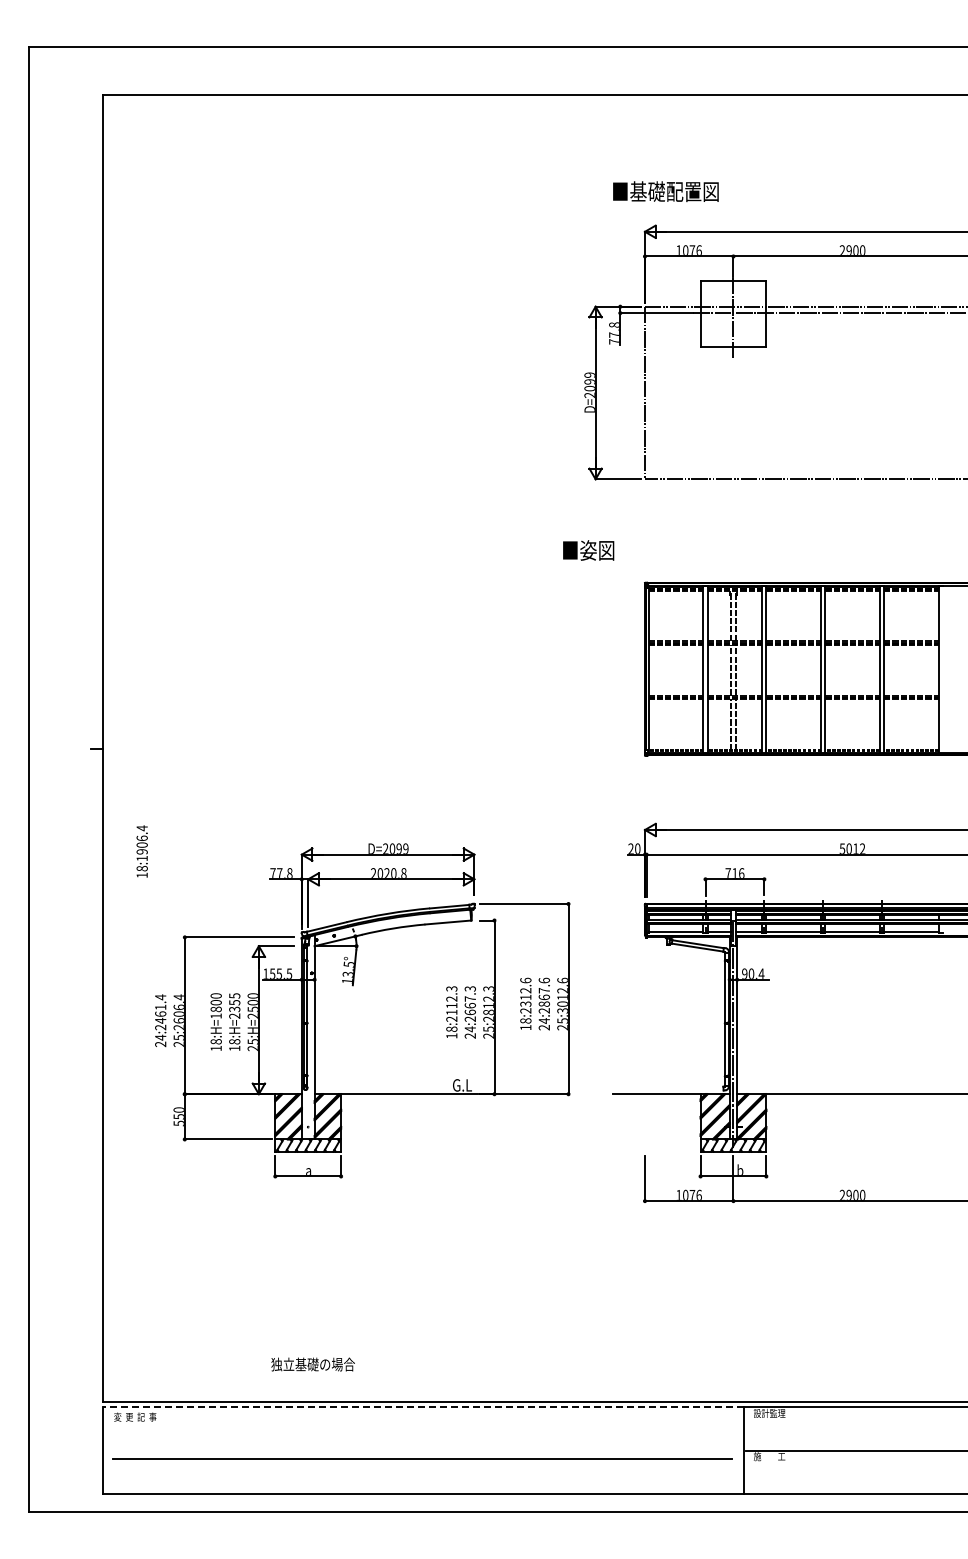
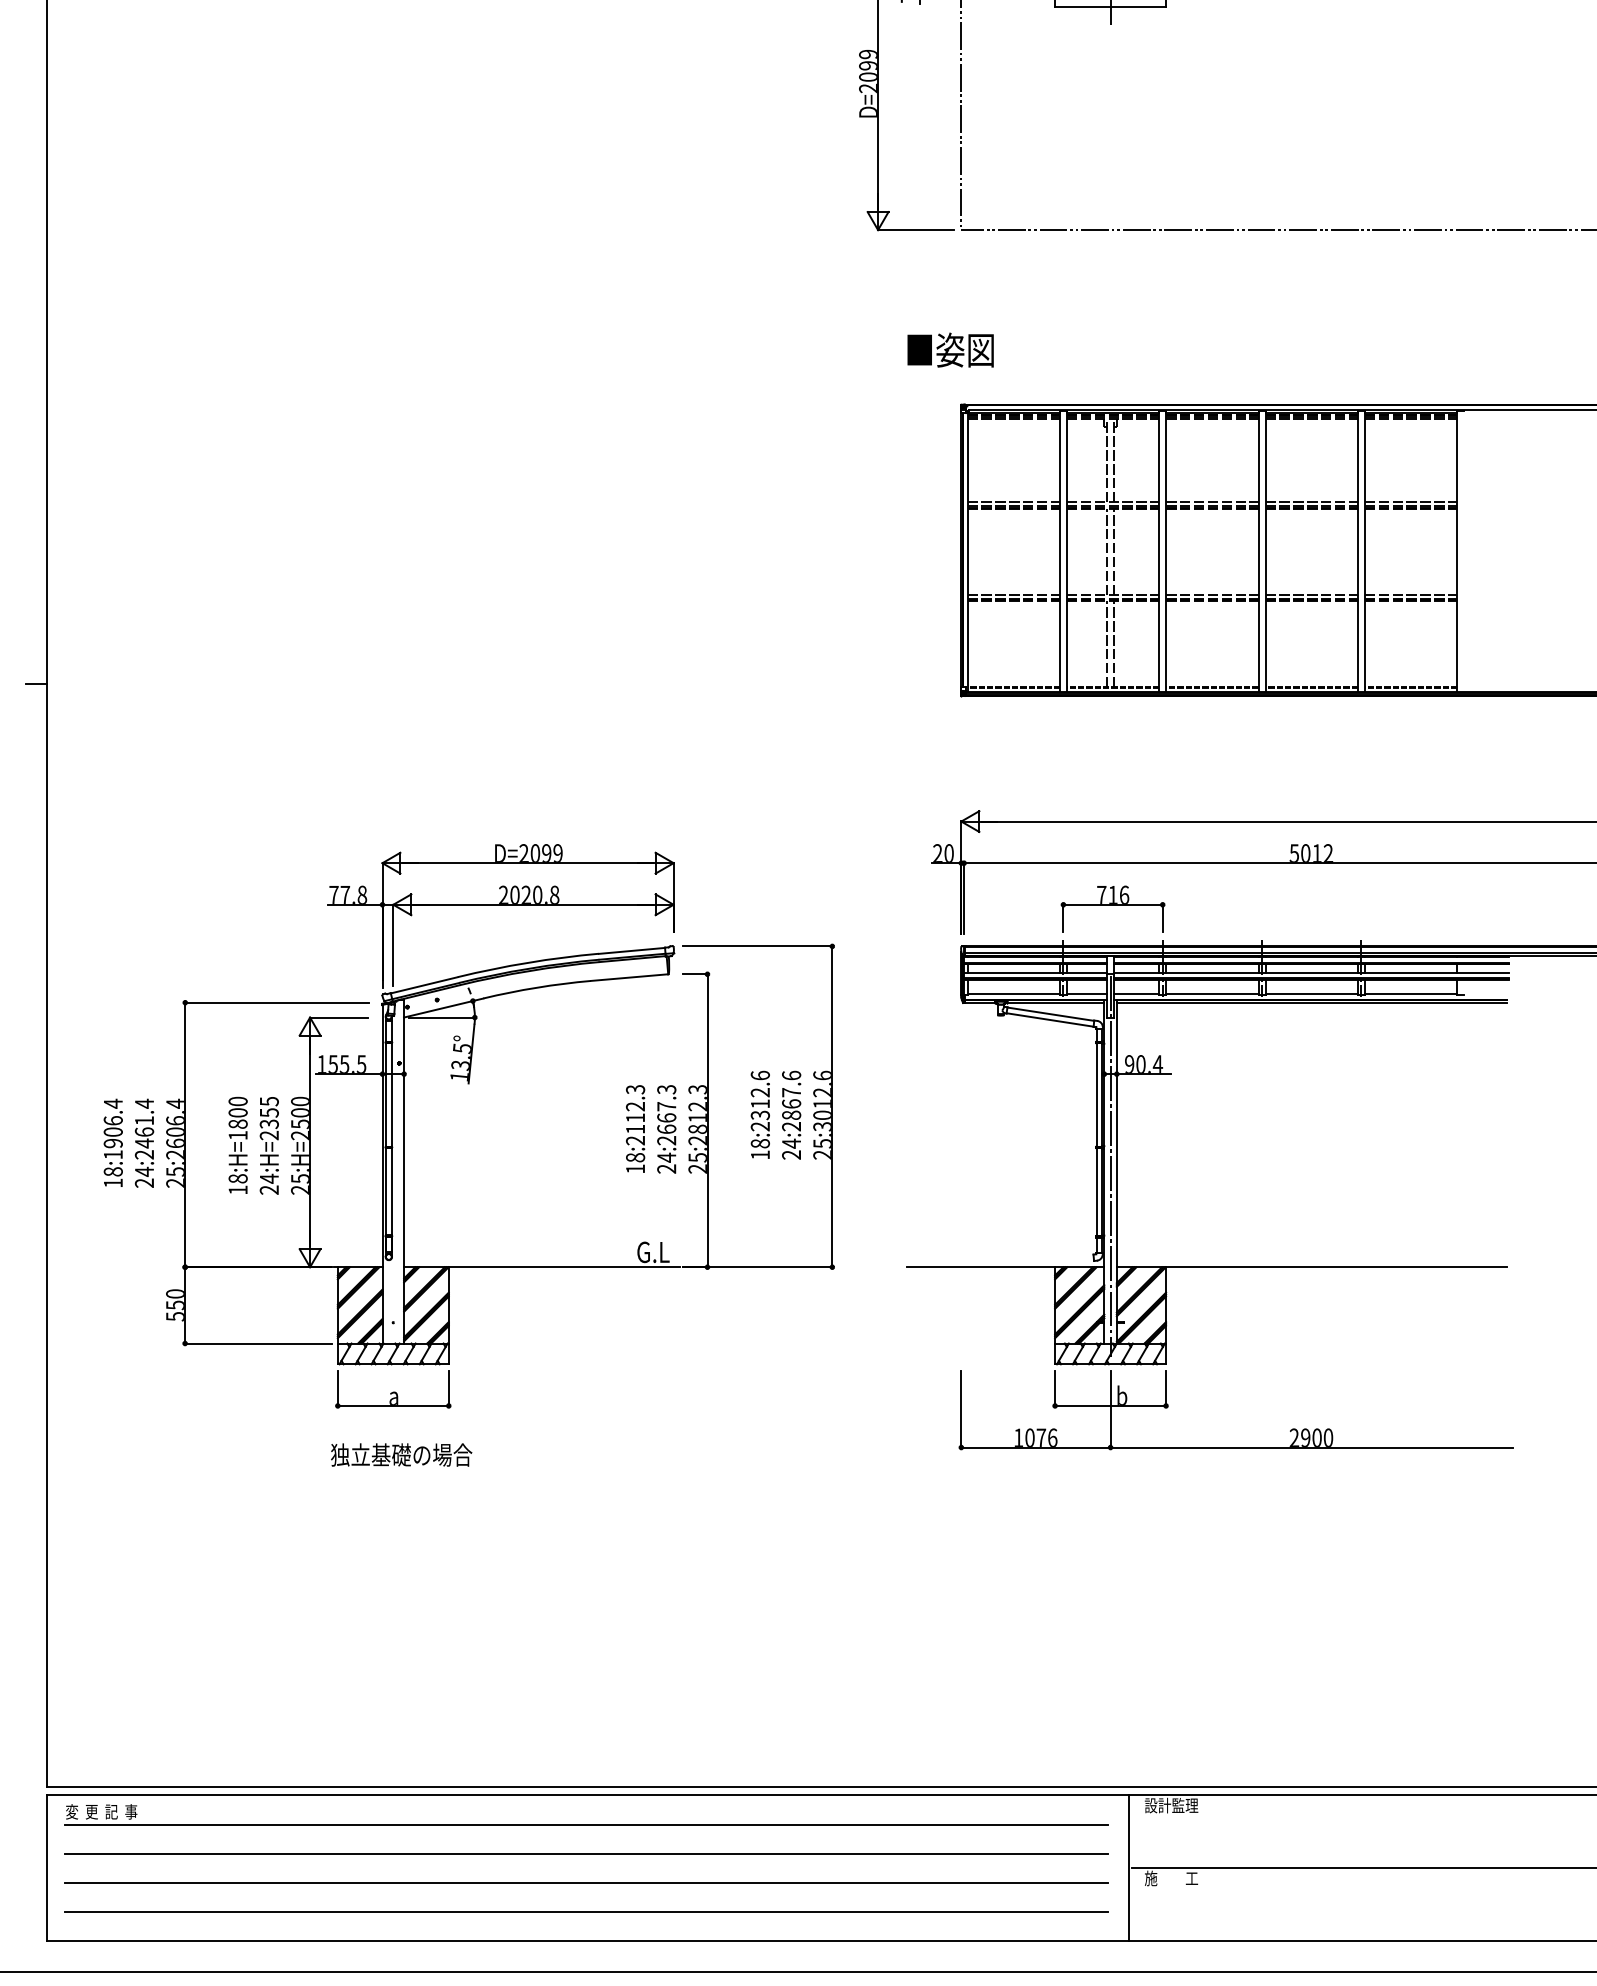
text: (588, 550) -> (950, 350), moved
text: (141, 851) -> (112, 1142), moved
text: (234, 1044) -> (268, 1183), 18:H=2355 -> 24:H=2355
text: (312, 1364) -> (400, 1454), moved
line: (423, 1407) -> (587, 1795), dashed -> solid
line: (422, 1424) -> (586, 1824), added
line: (422, 1441) -> (586, 1852), added
line: (422, 1476) -> (586, 1912), added

